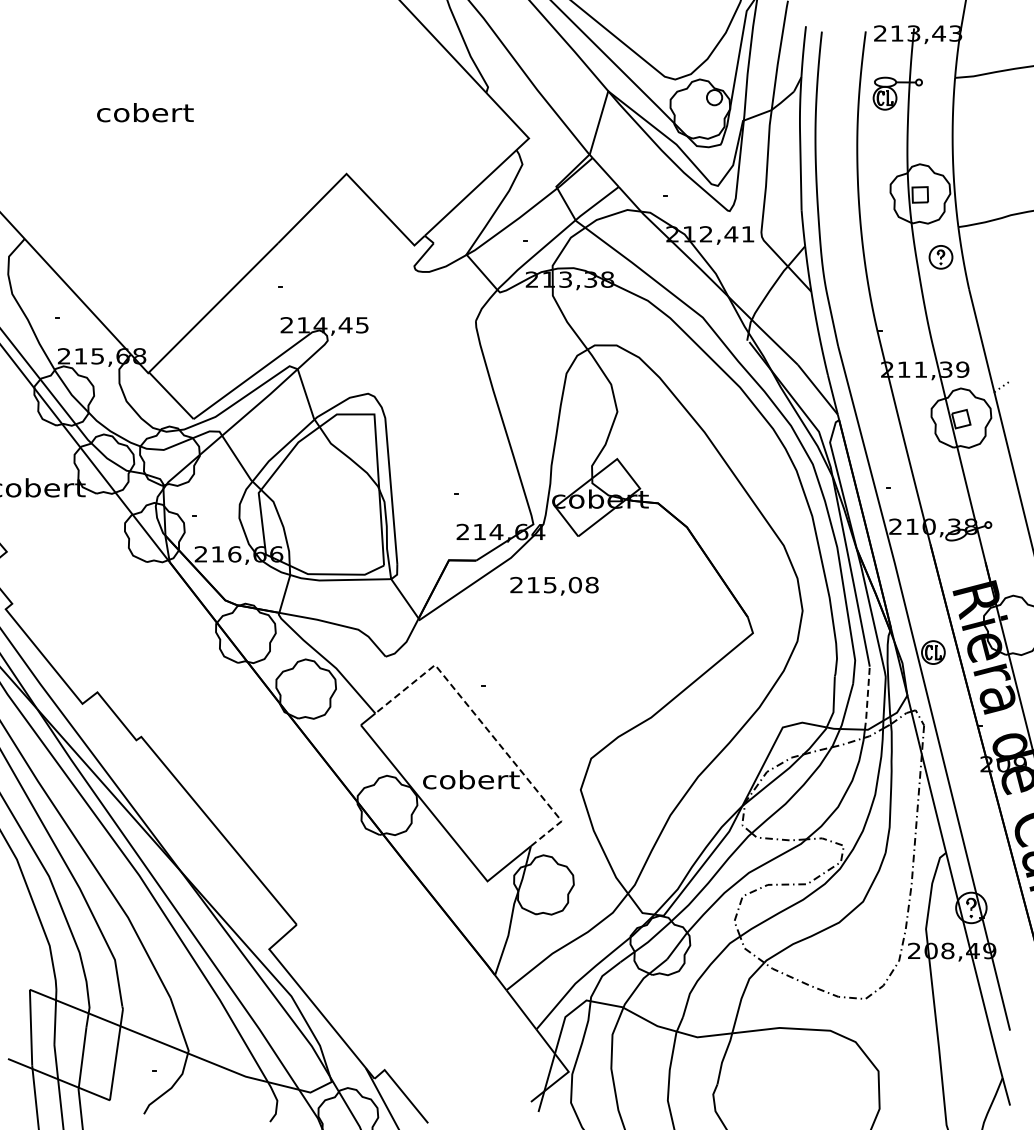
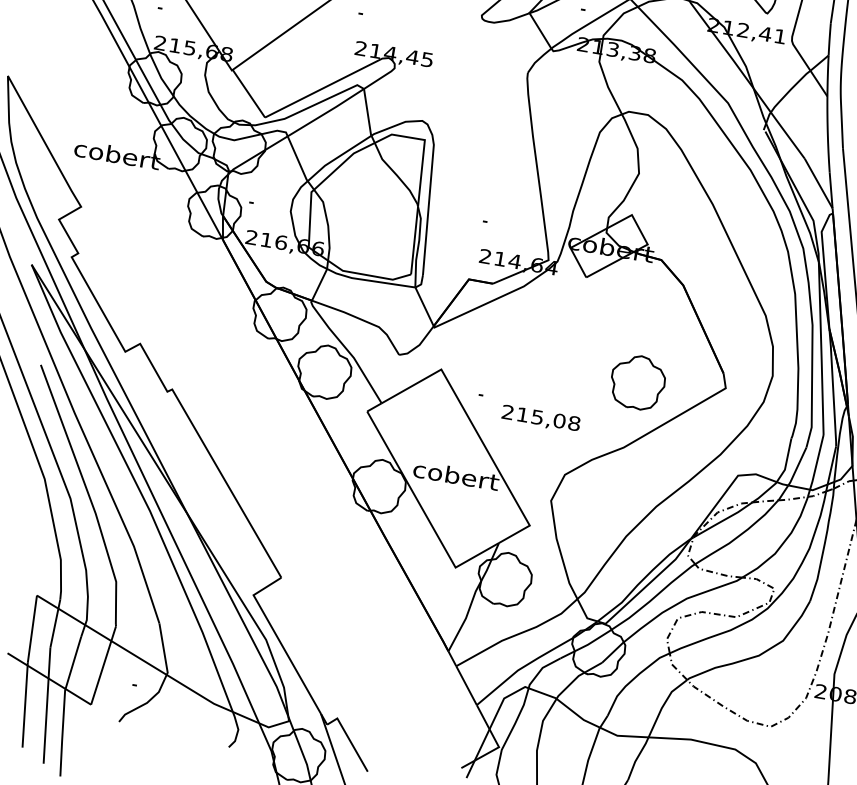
text: (554, 585) -> (541, 418), moved
part: (654, 642) -> (637, 381), added
line: (867, 698) -> (816, 462), dashed -> solid
line: (486, 728) -> (477, 432), dashed -> solid

